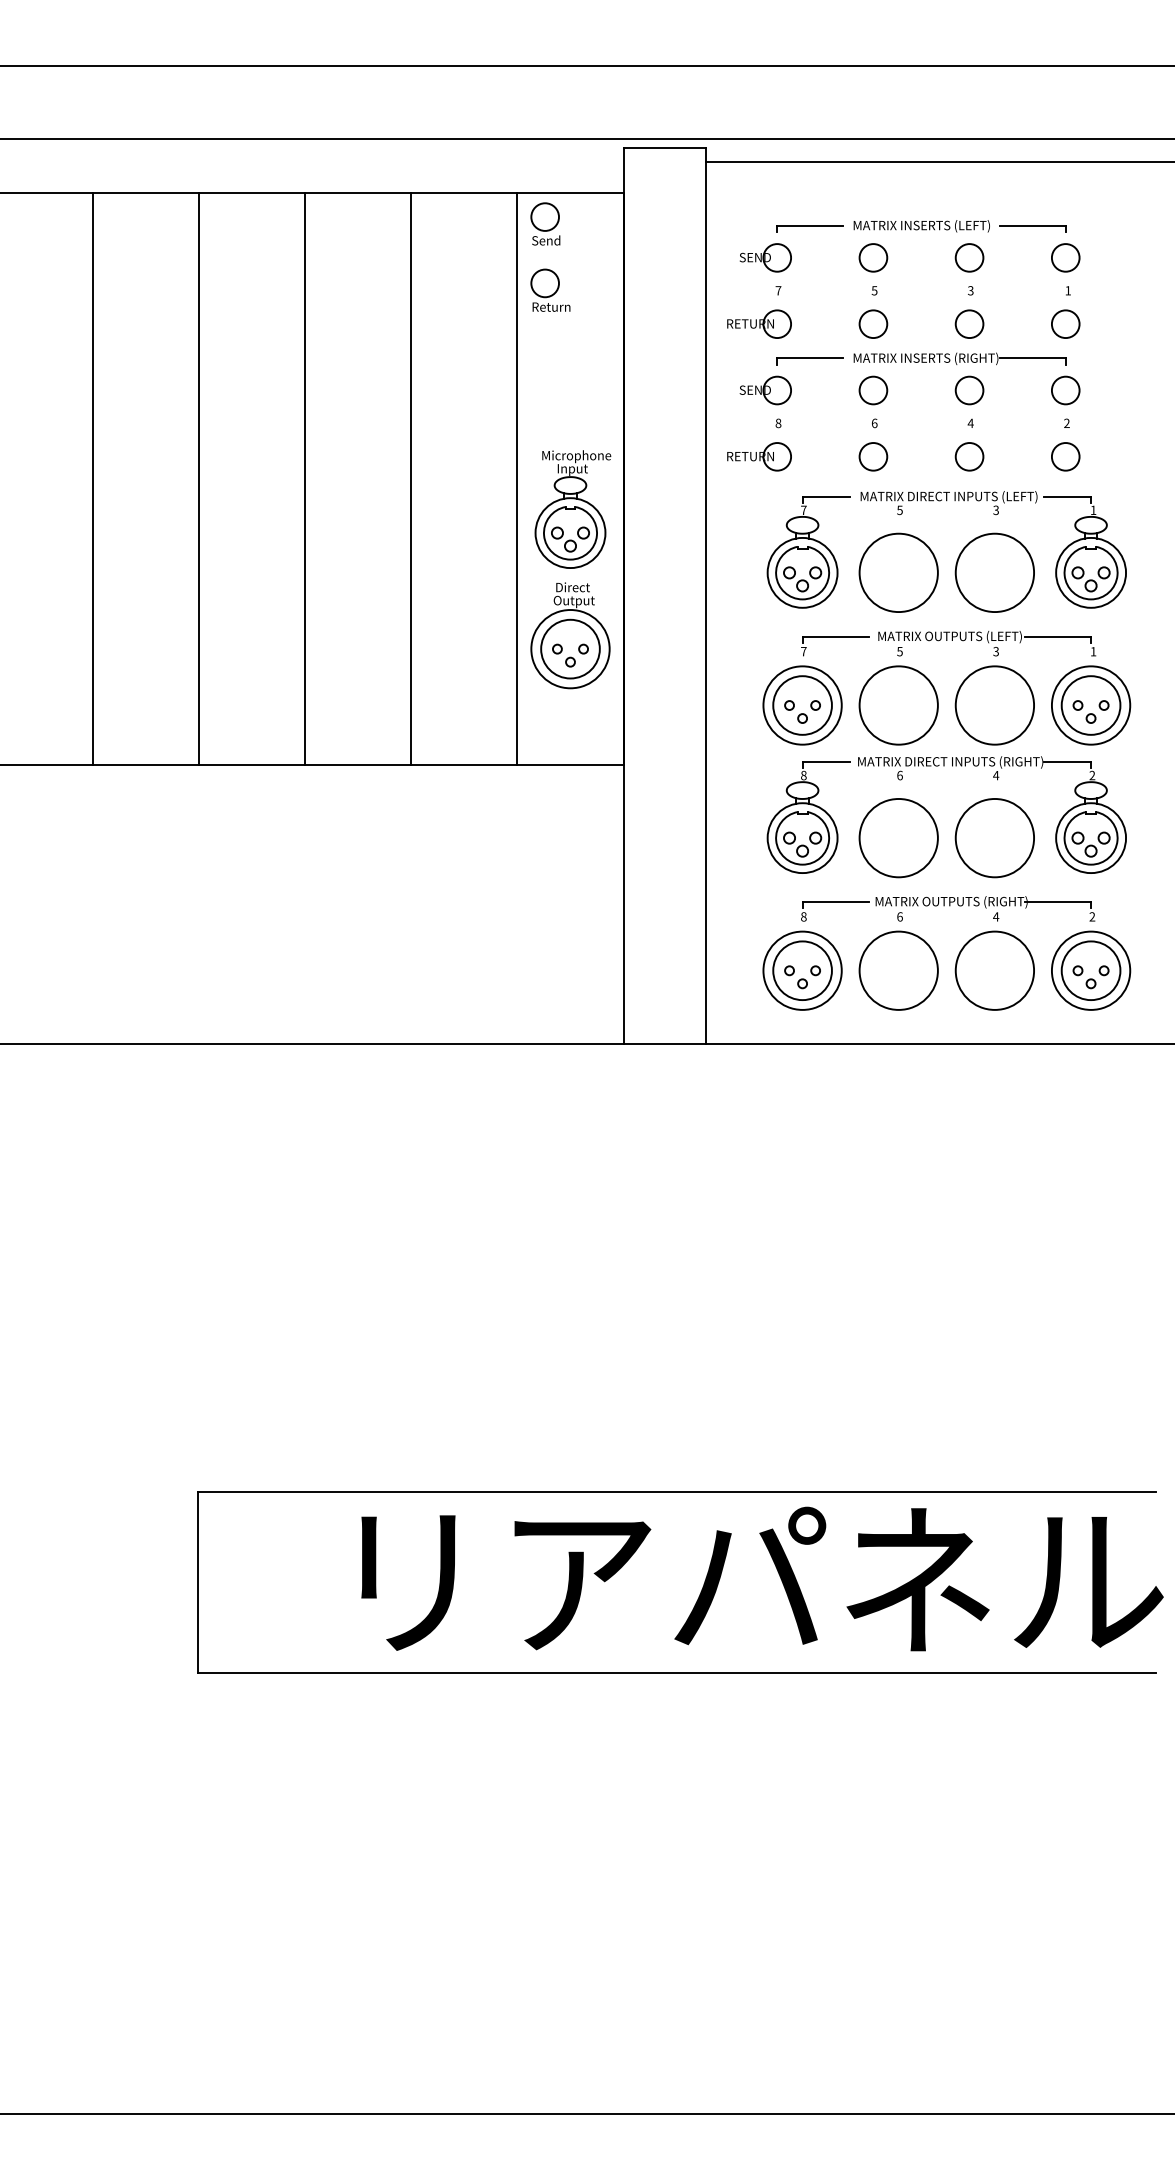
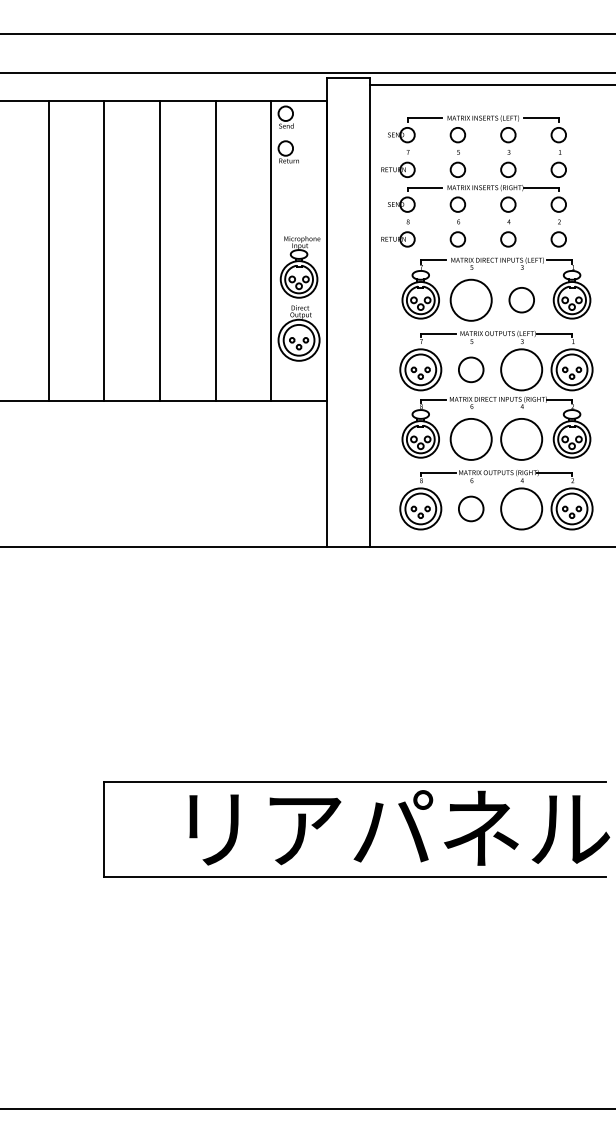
circle: (994, 571) -> (521, 299), size x0.6
circle: (897, 704) -> (470, 369), size x0.6
circle: (897, 969) -> (470, 508), size x0.6

